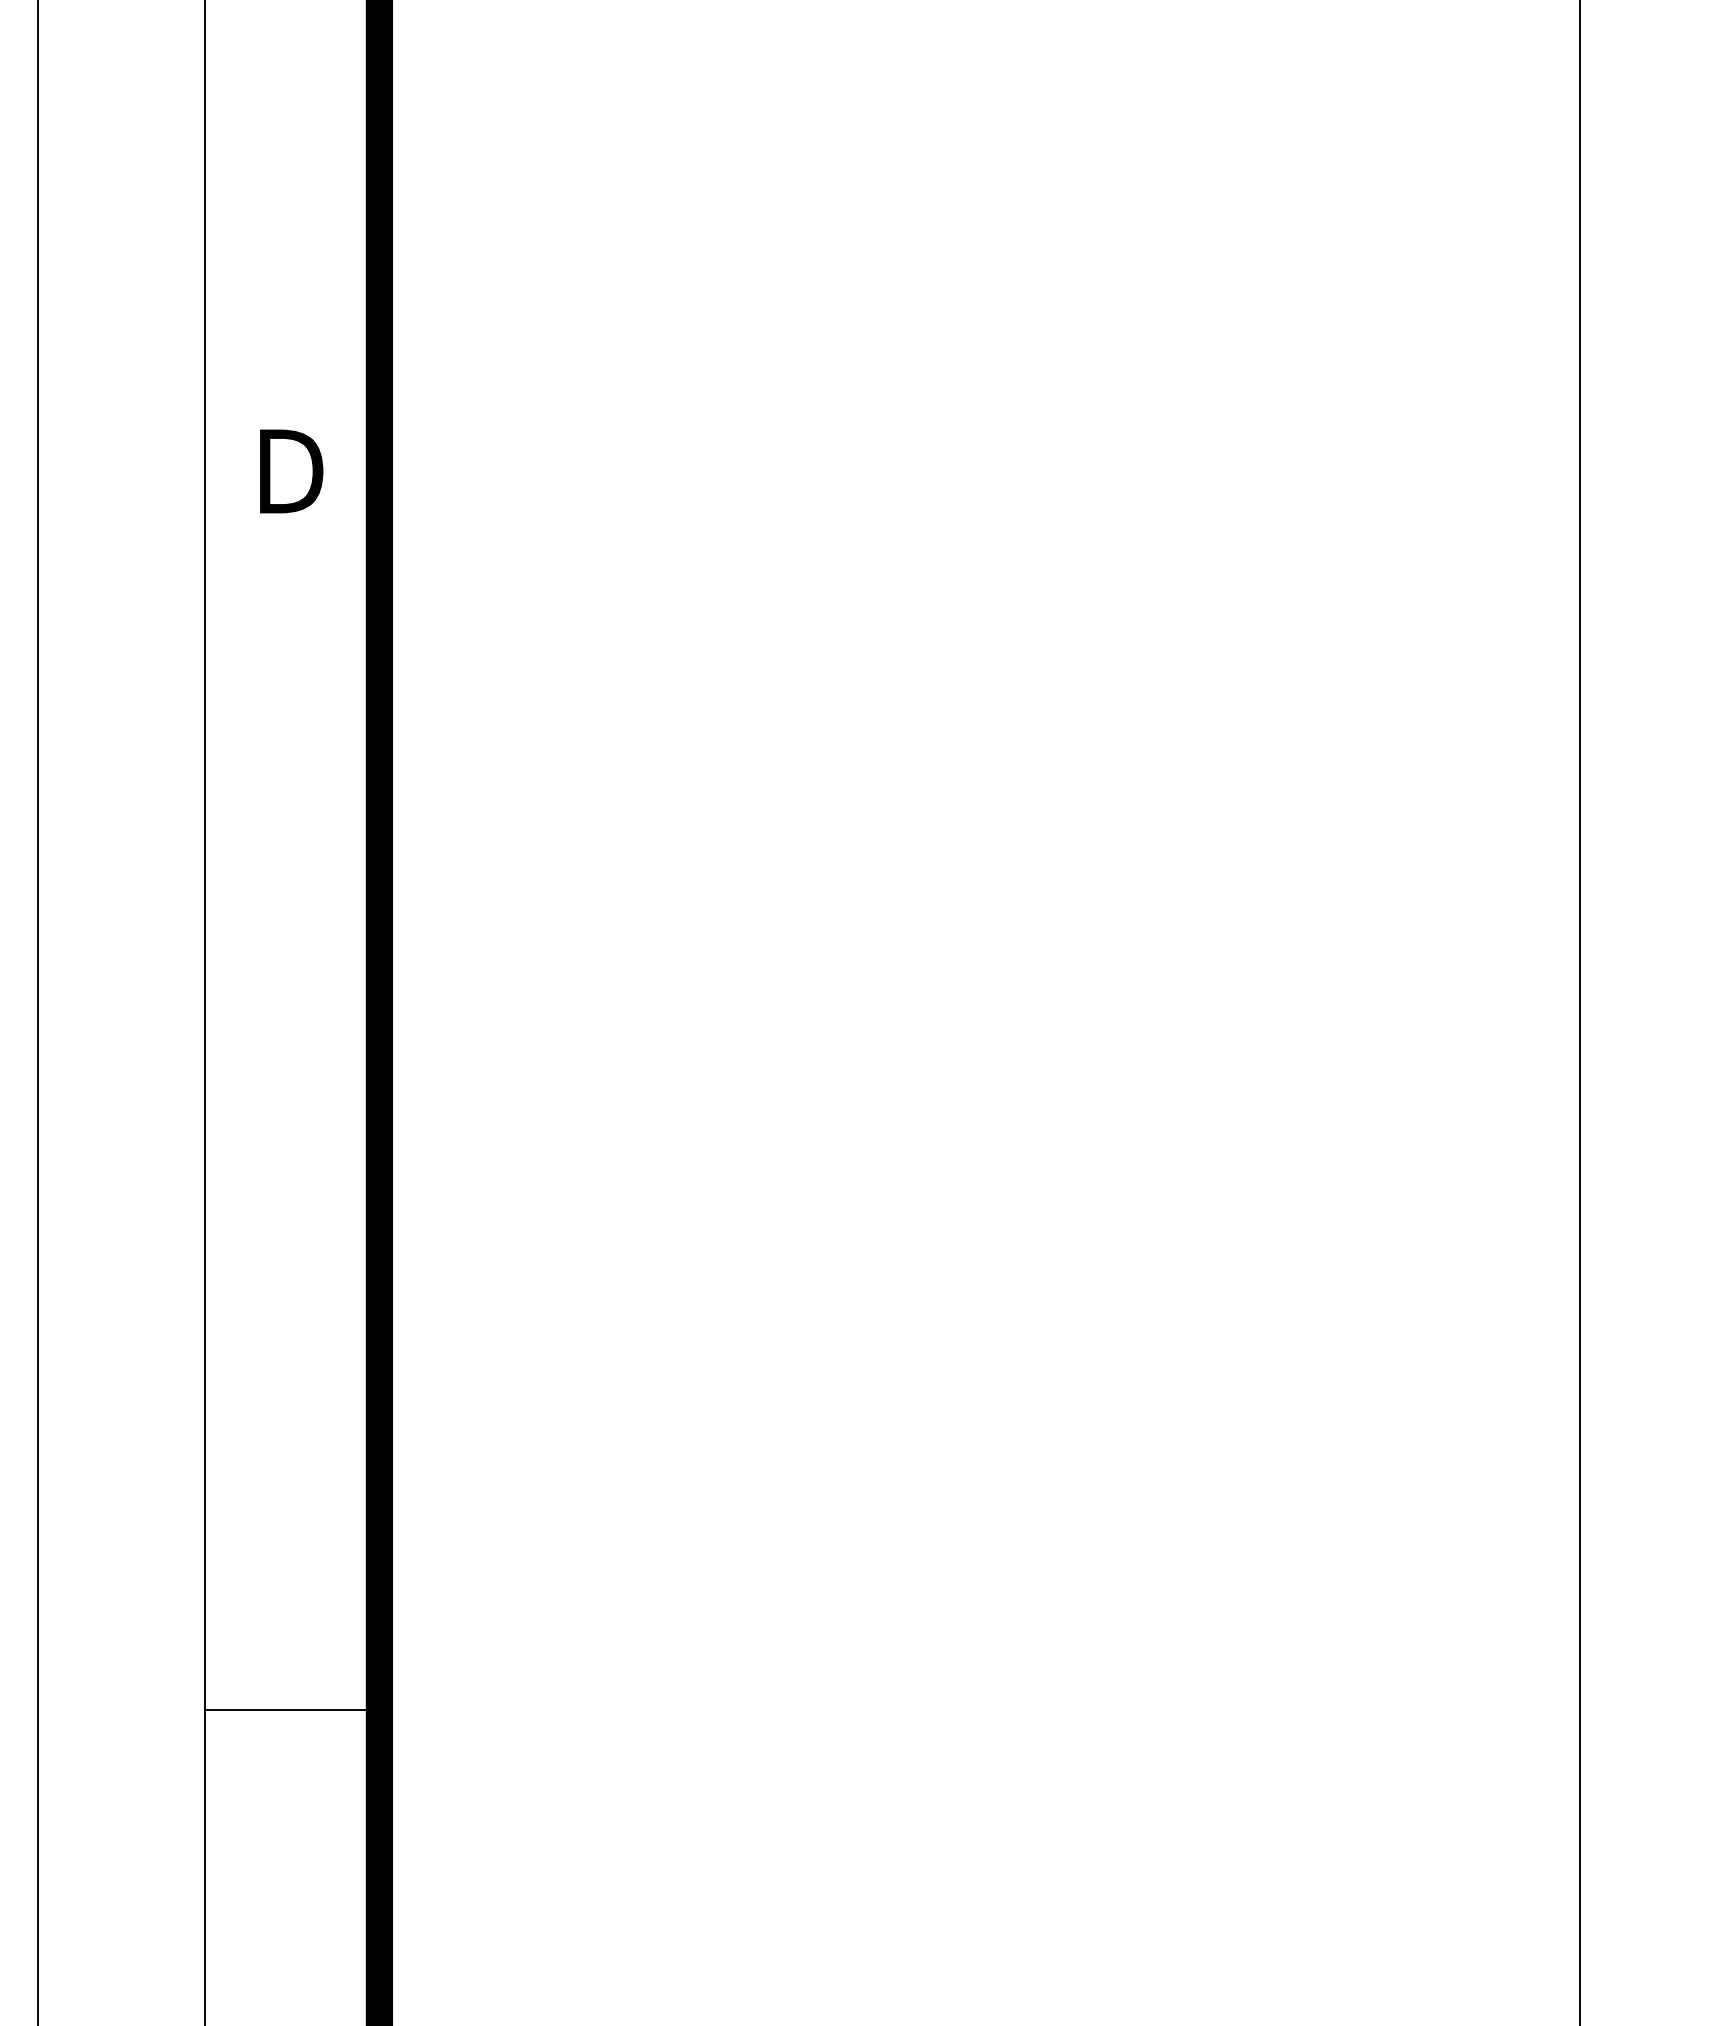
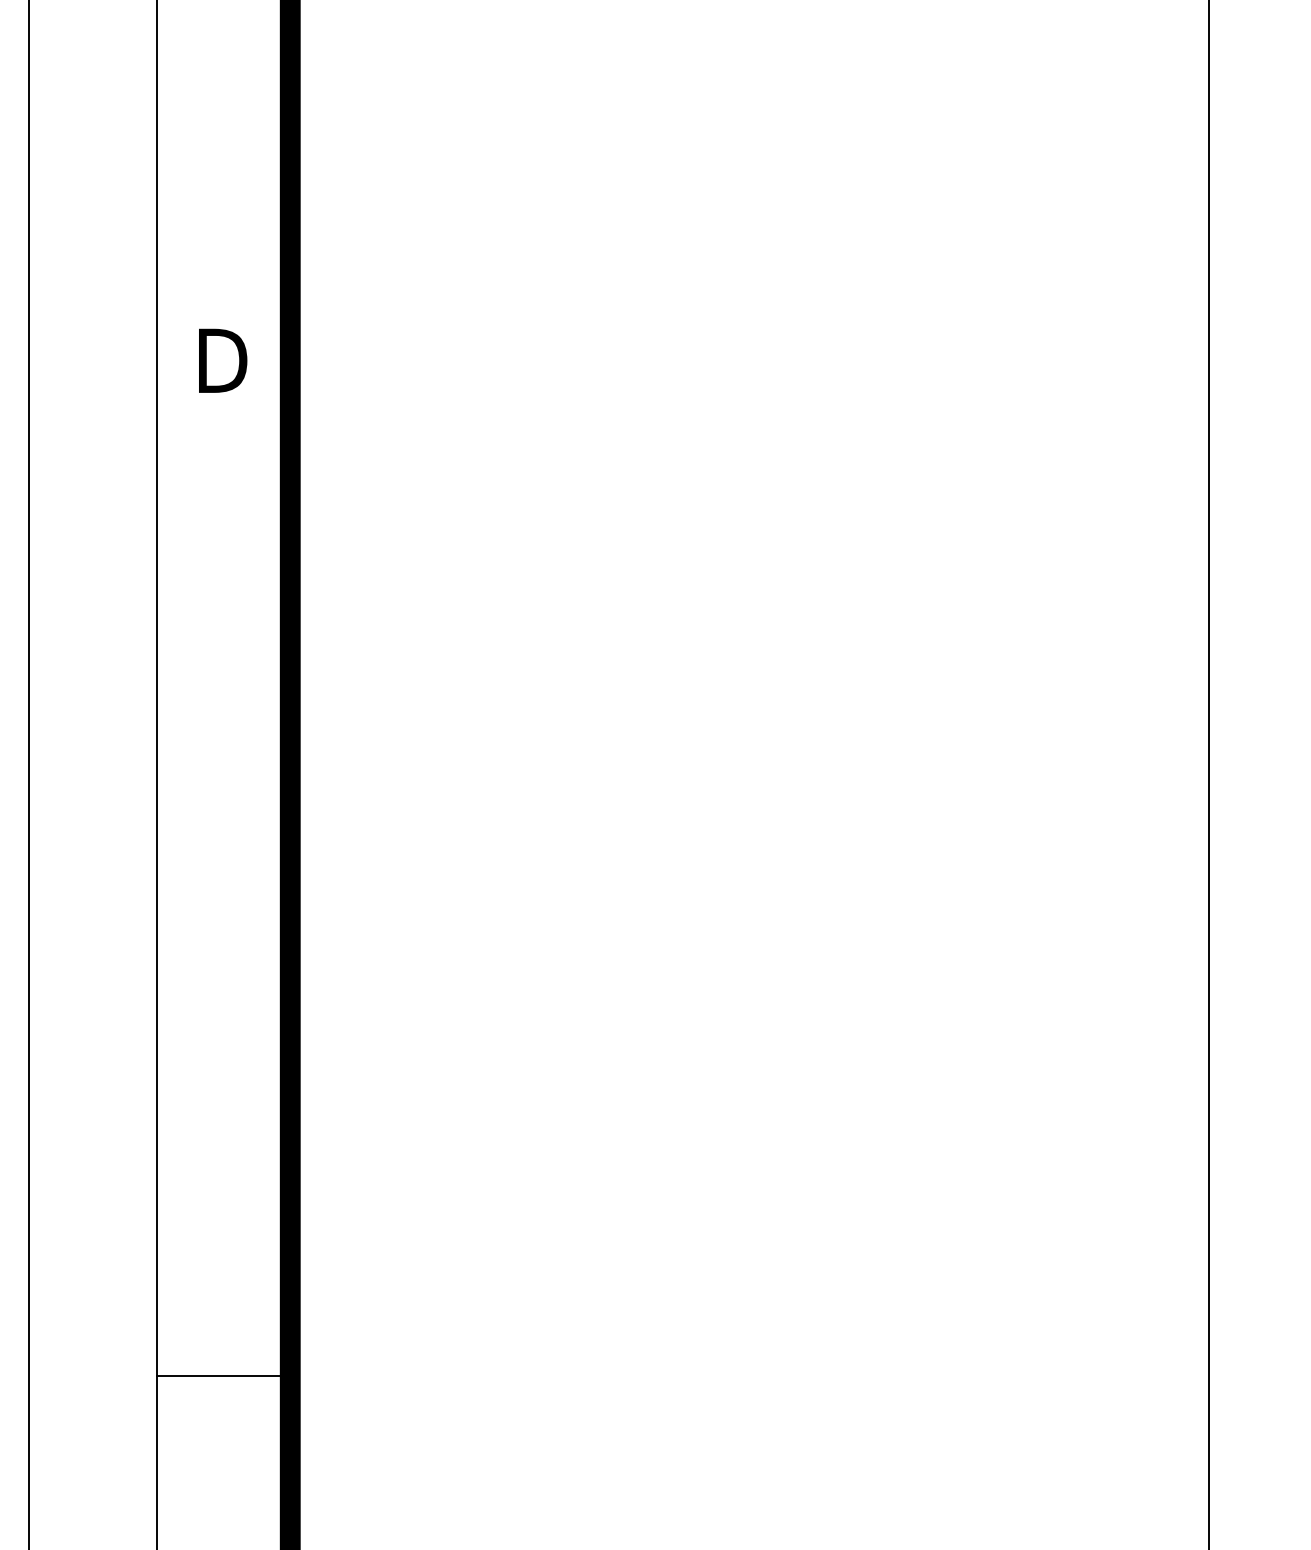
line: (291, 1710) -> (223, 1376), moved

